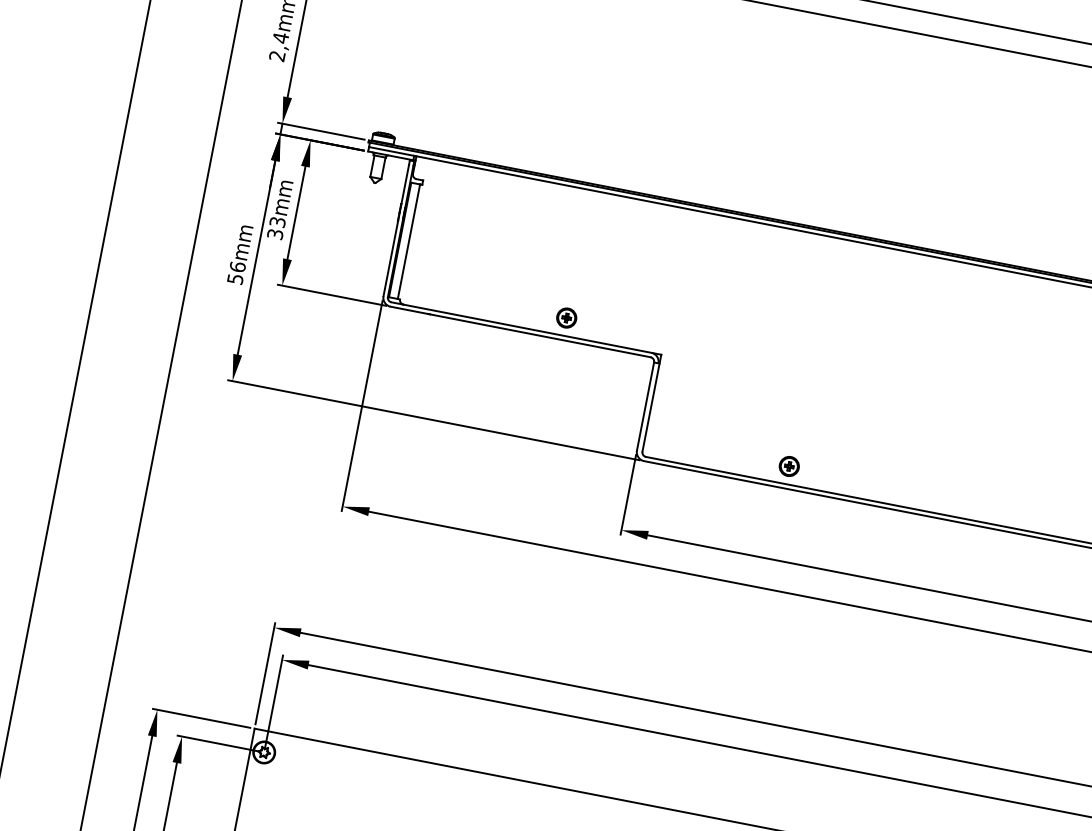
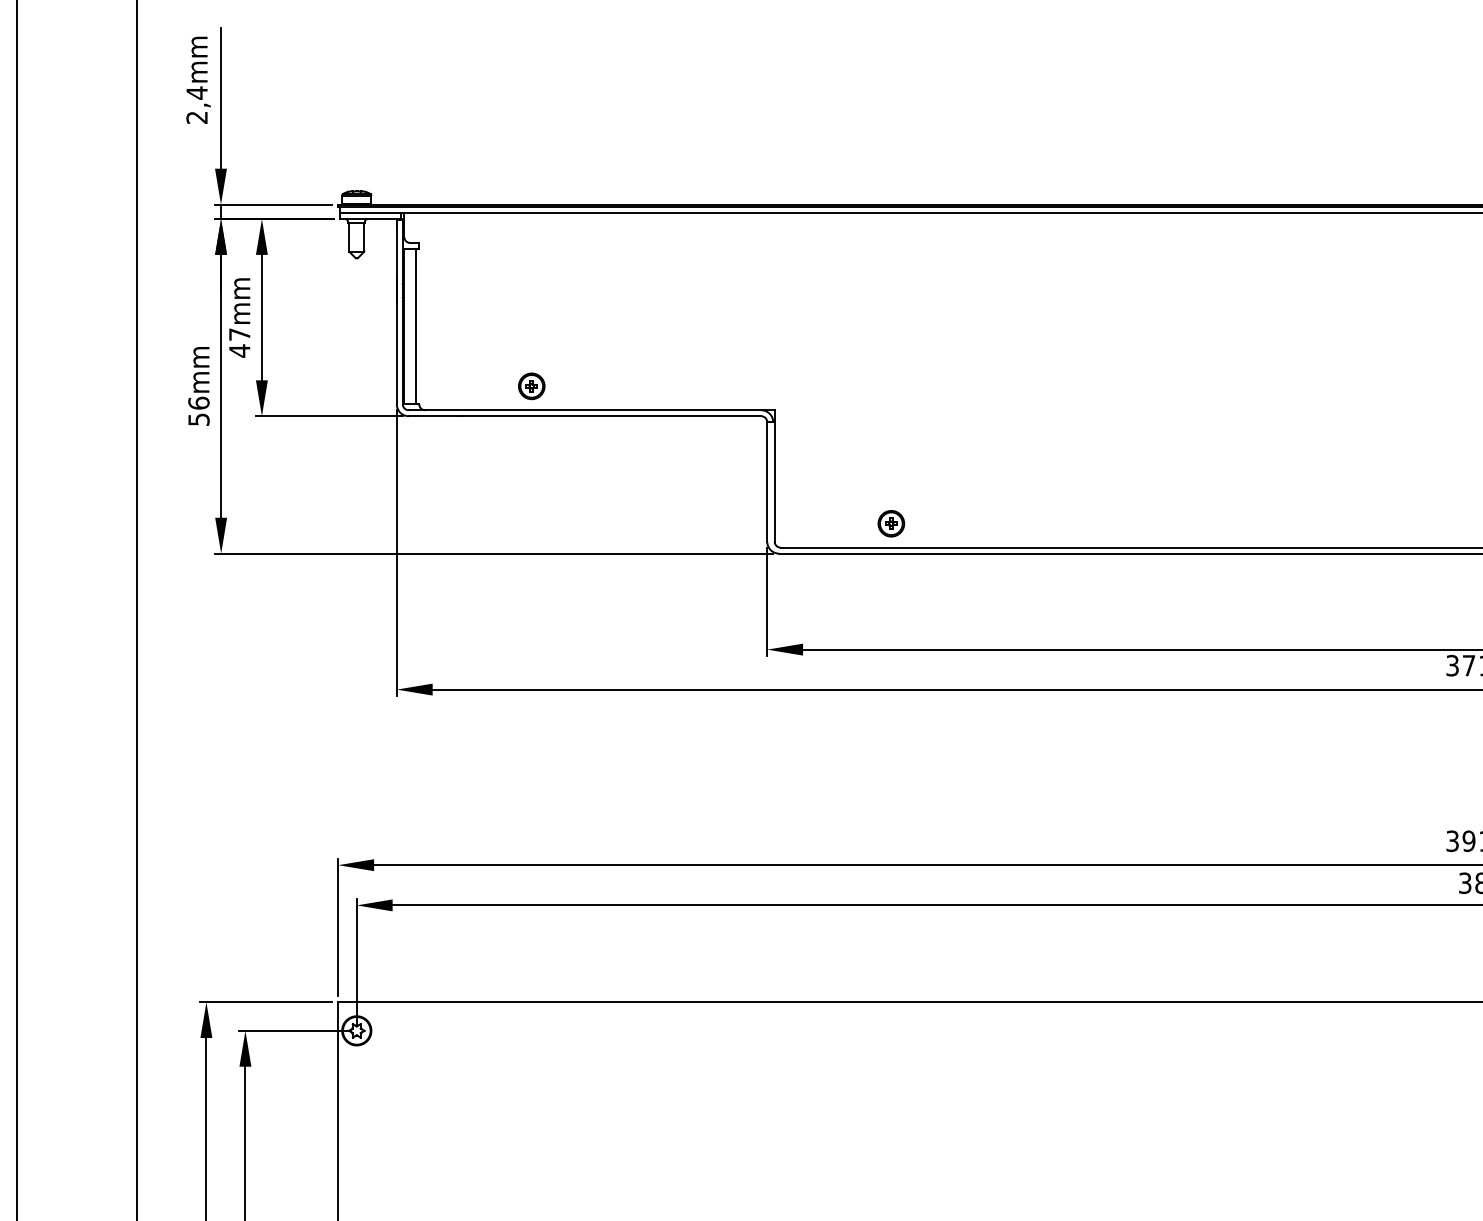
text: (276, 228) -> (239, 342), 33mm -> 47mm
part: (566, 318) -> (531, 386), moved
part: (789, 466) -> (891, 523), moved

